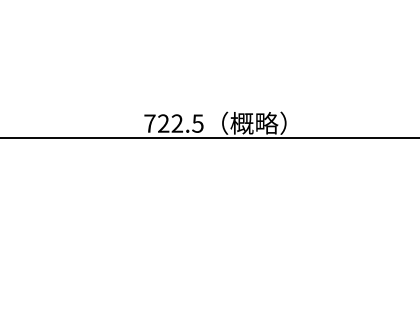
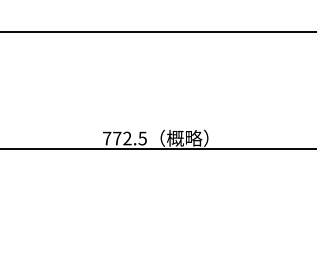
text: (163, 123) -> (117, 138), 722.5 -> 772.5

